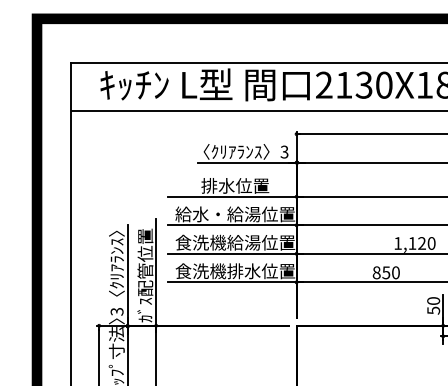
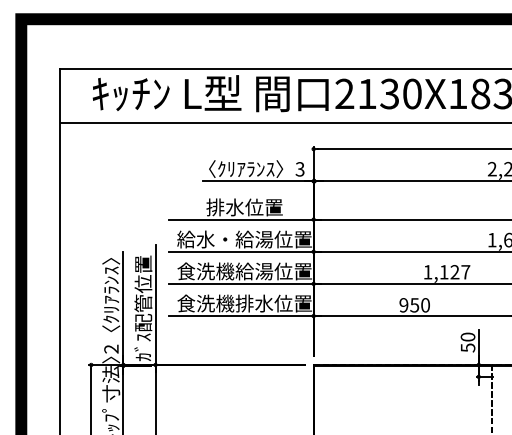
text: (431, 243) -> (465, 272), 1,120 -> 1,127
text: (376, 272) -> (403, 305), 850 -> 950
text: (117, 311) -> (111, 348), 3 -> 2

